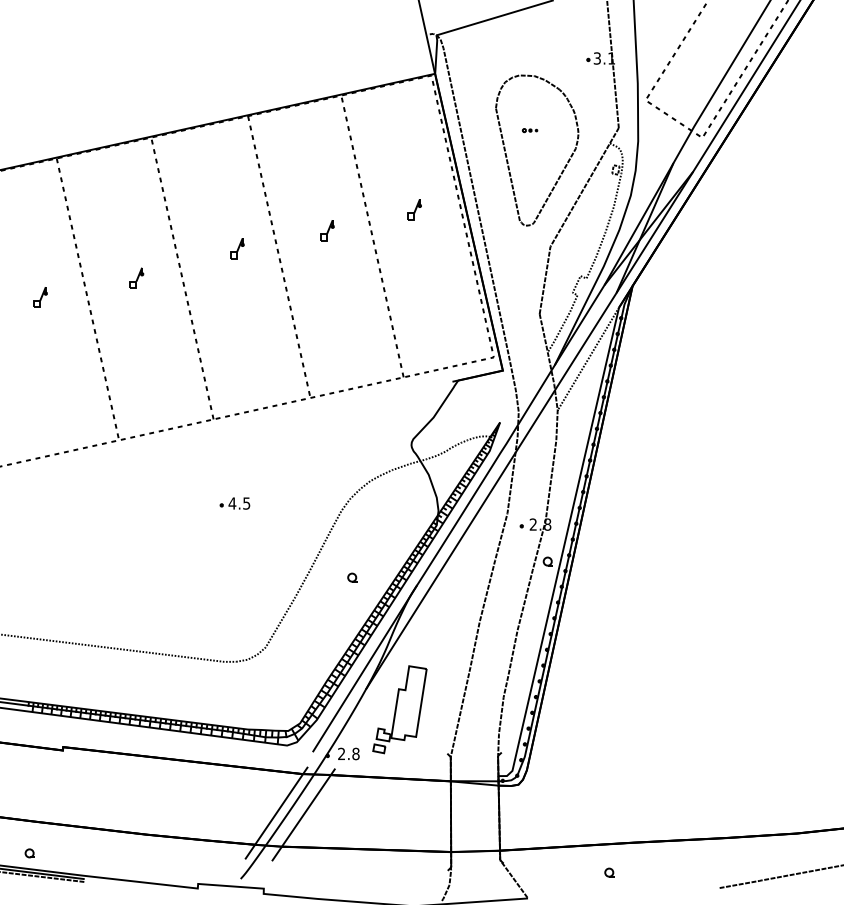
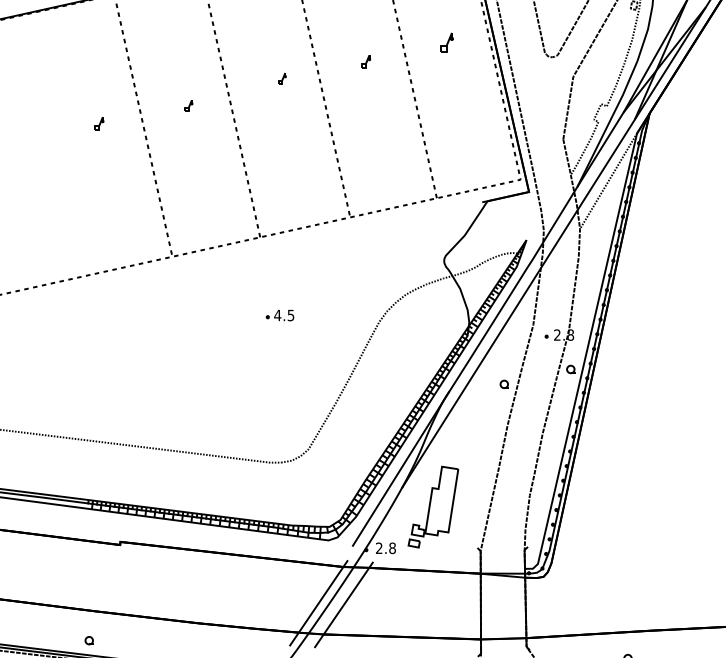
part: (327, 230) -> (366, 61), size x0.7
part: (237, 248) -> (282, 78), size x0.6
part: (136, 277) -> (188, 105), size x0.6
part: (40, 297) -> (99, 124), size x0.7
part: (352, 577) -> (504, 384), moved

